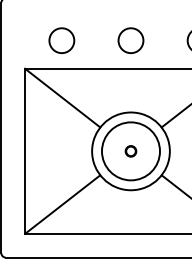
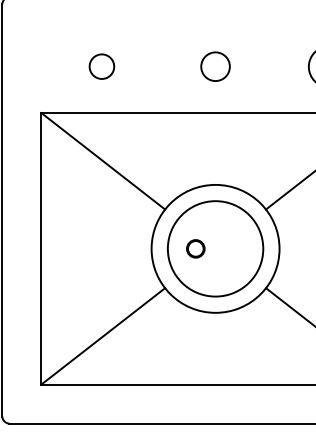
circle: (61, 40) -> (101, 66), size x0.6
circle: (130, 40) -> (214, 66), size x0.7
part: (130, 151) -> (195, 249), moved

